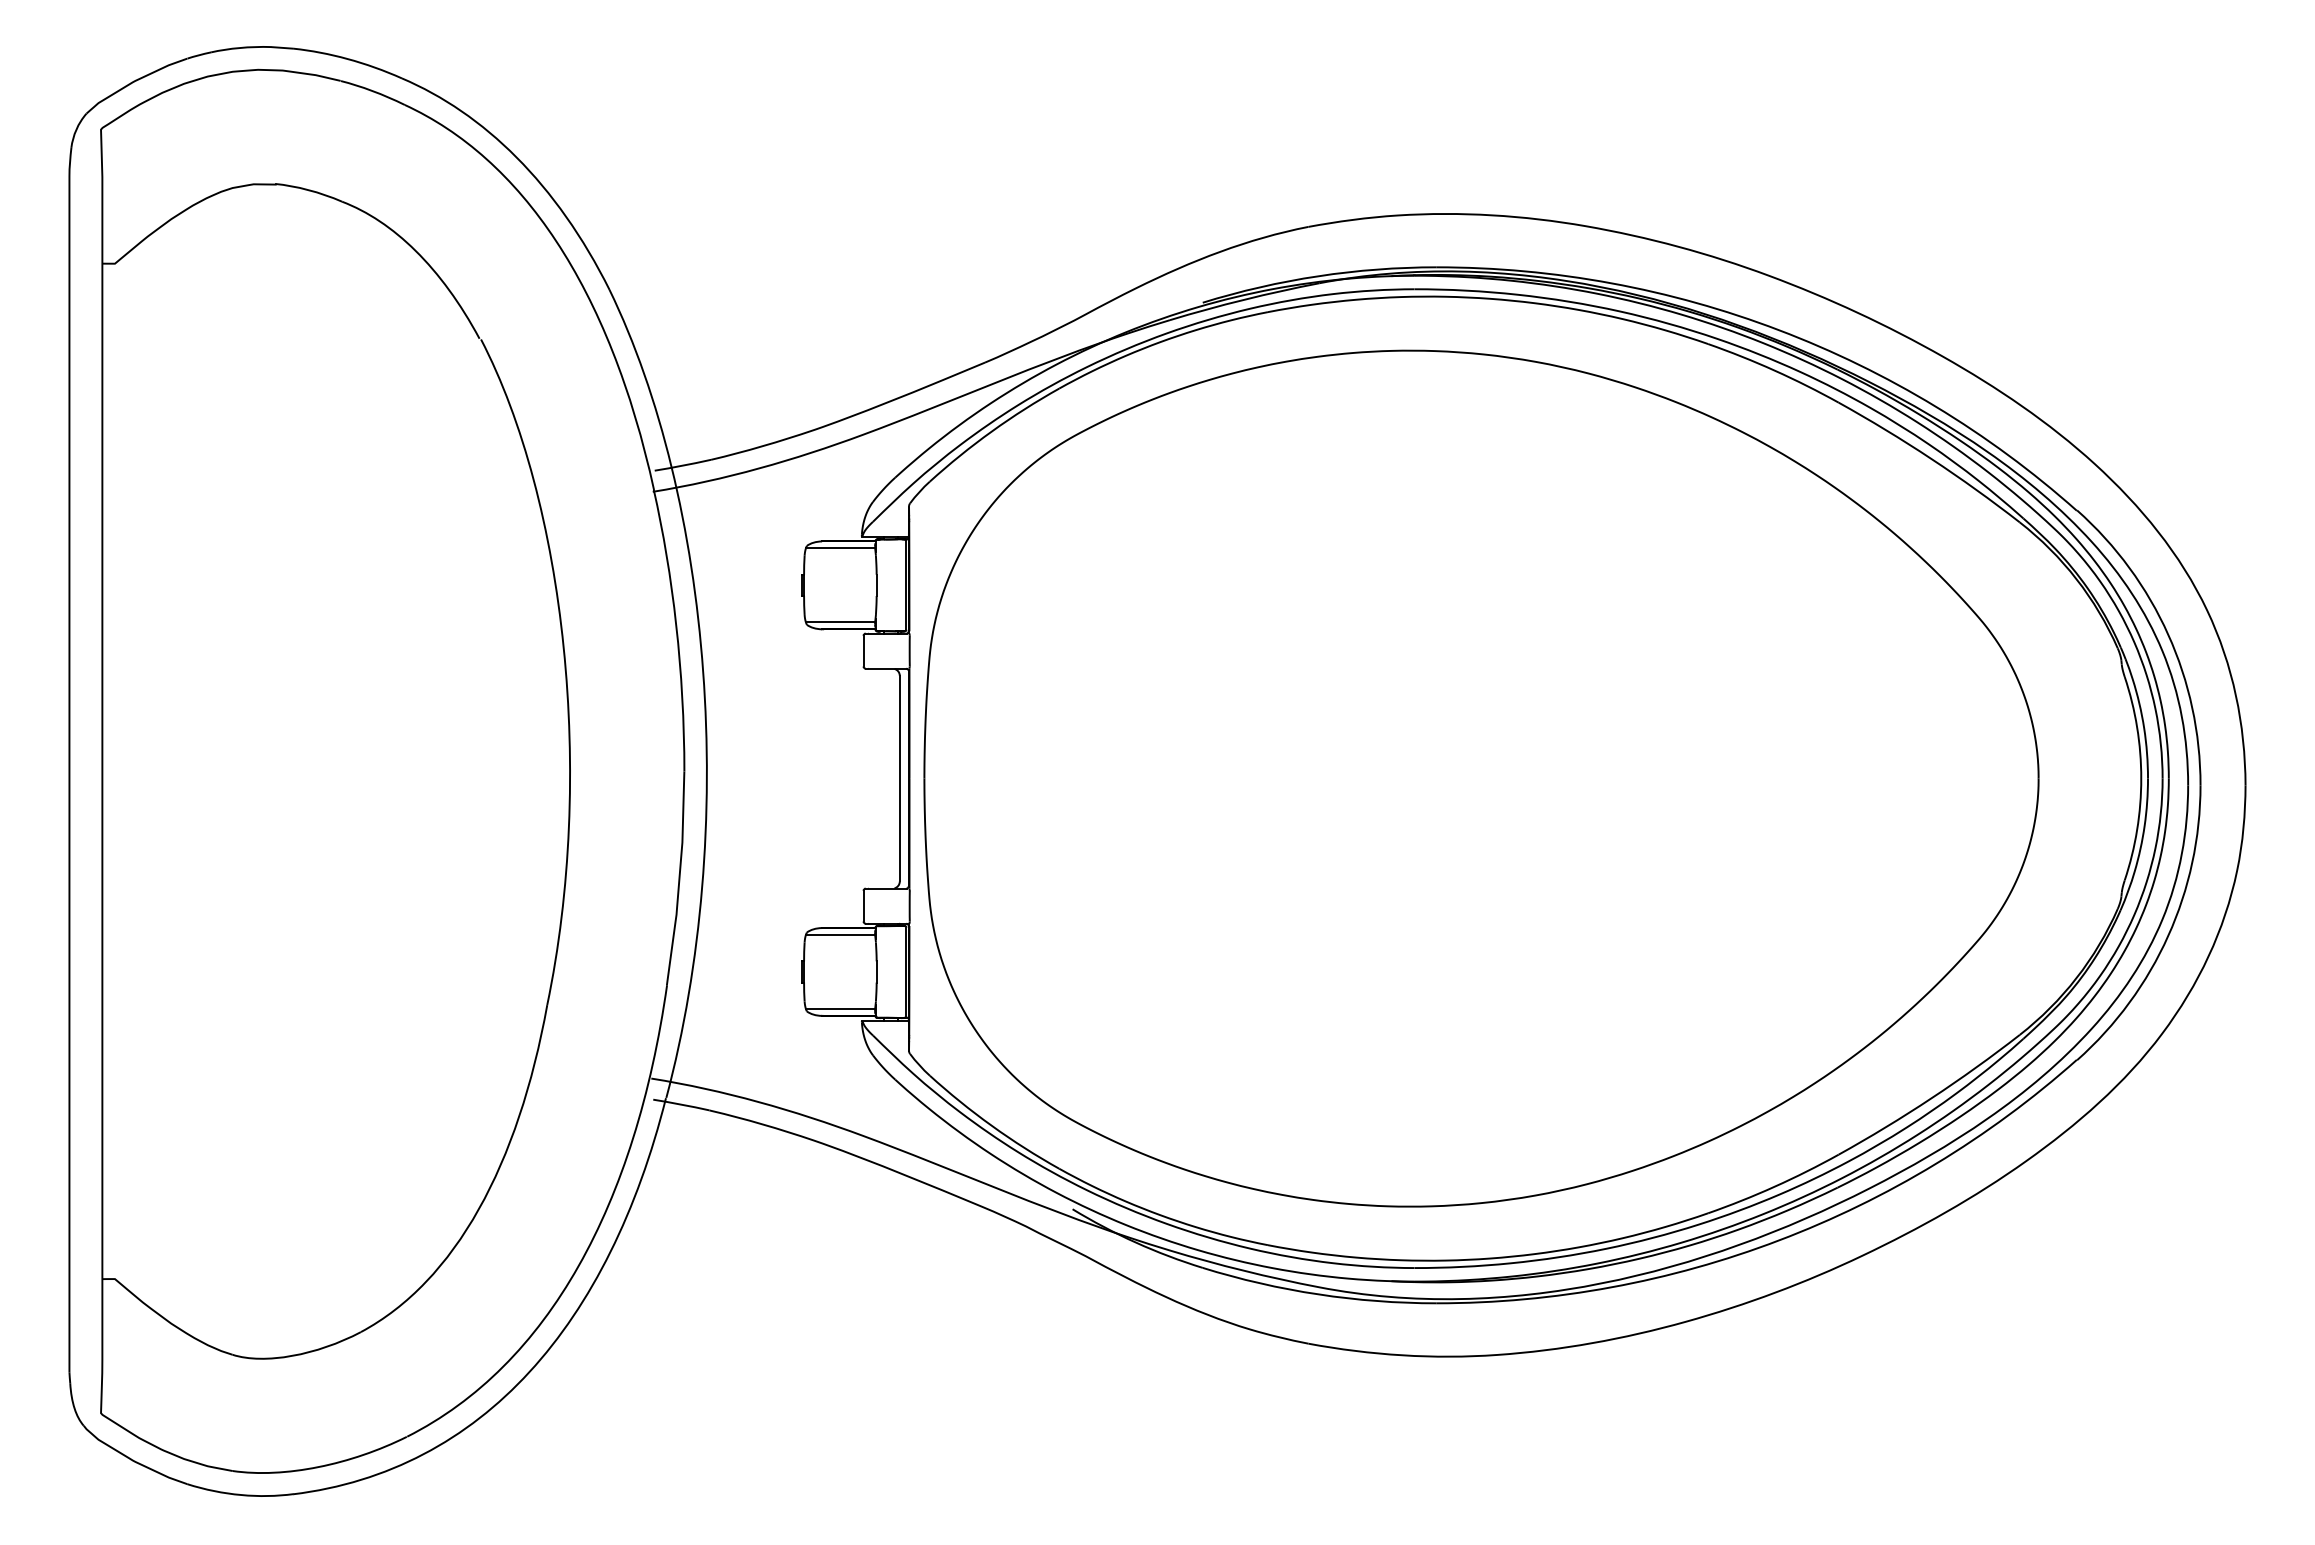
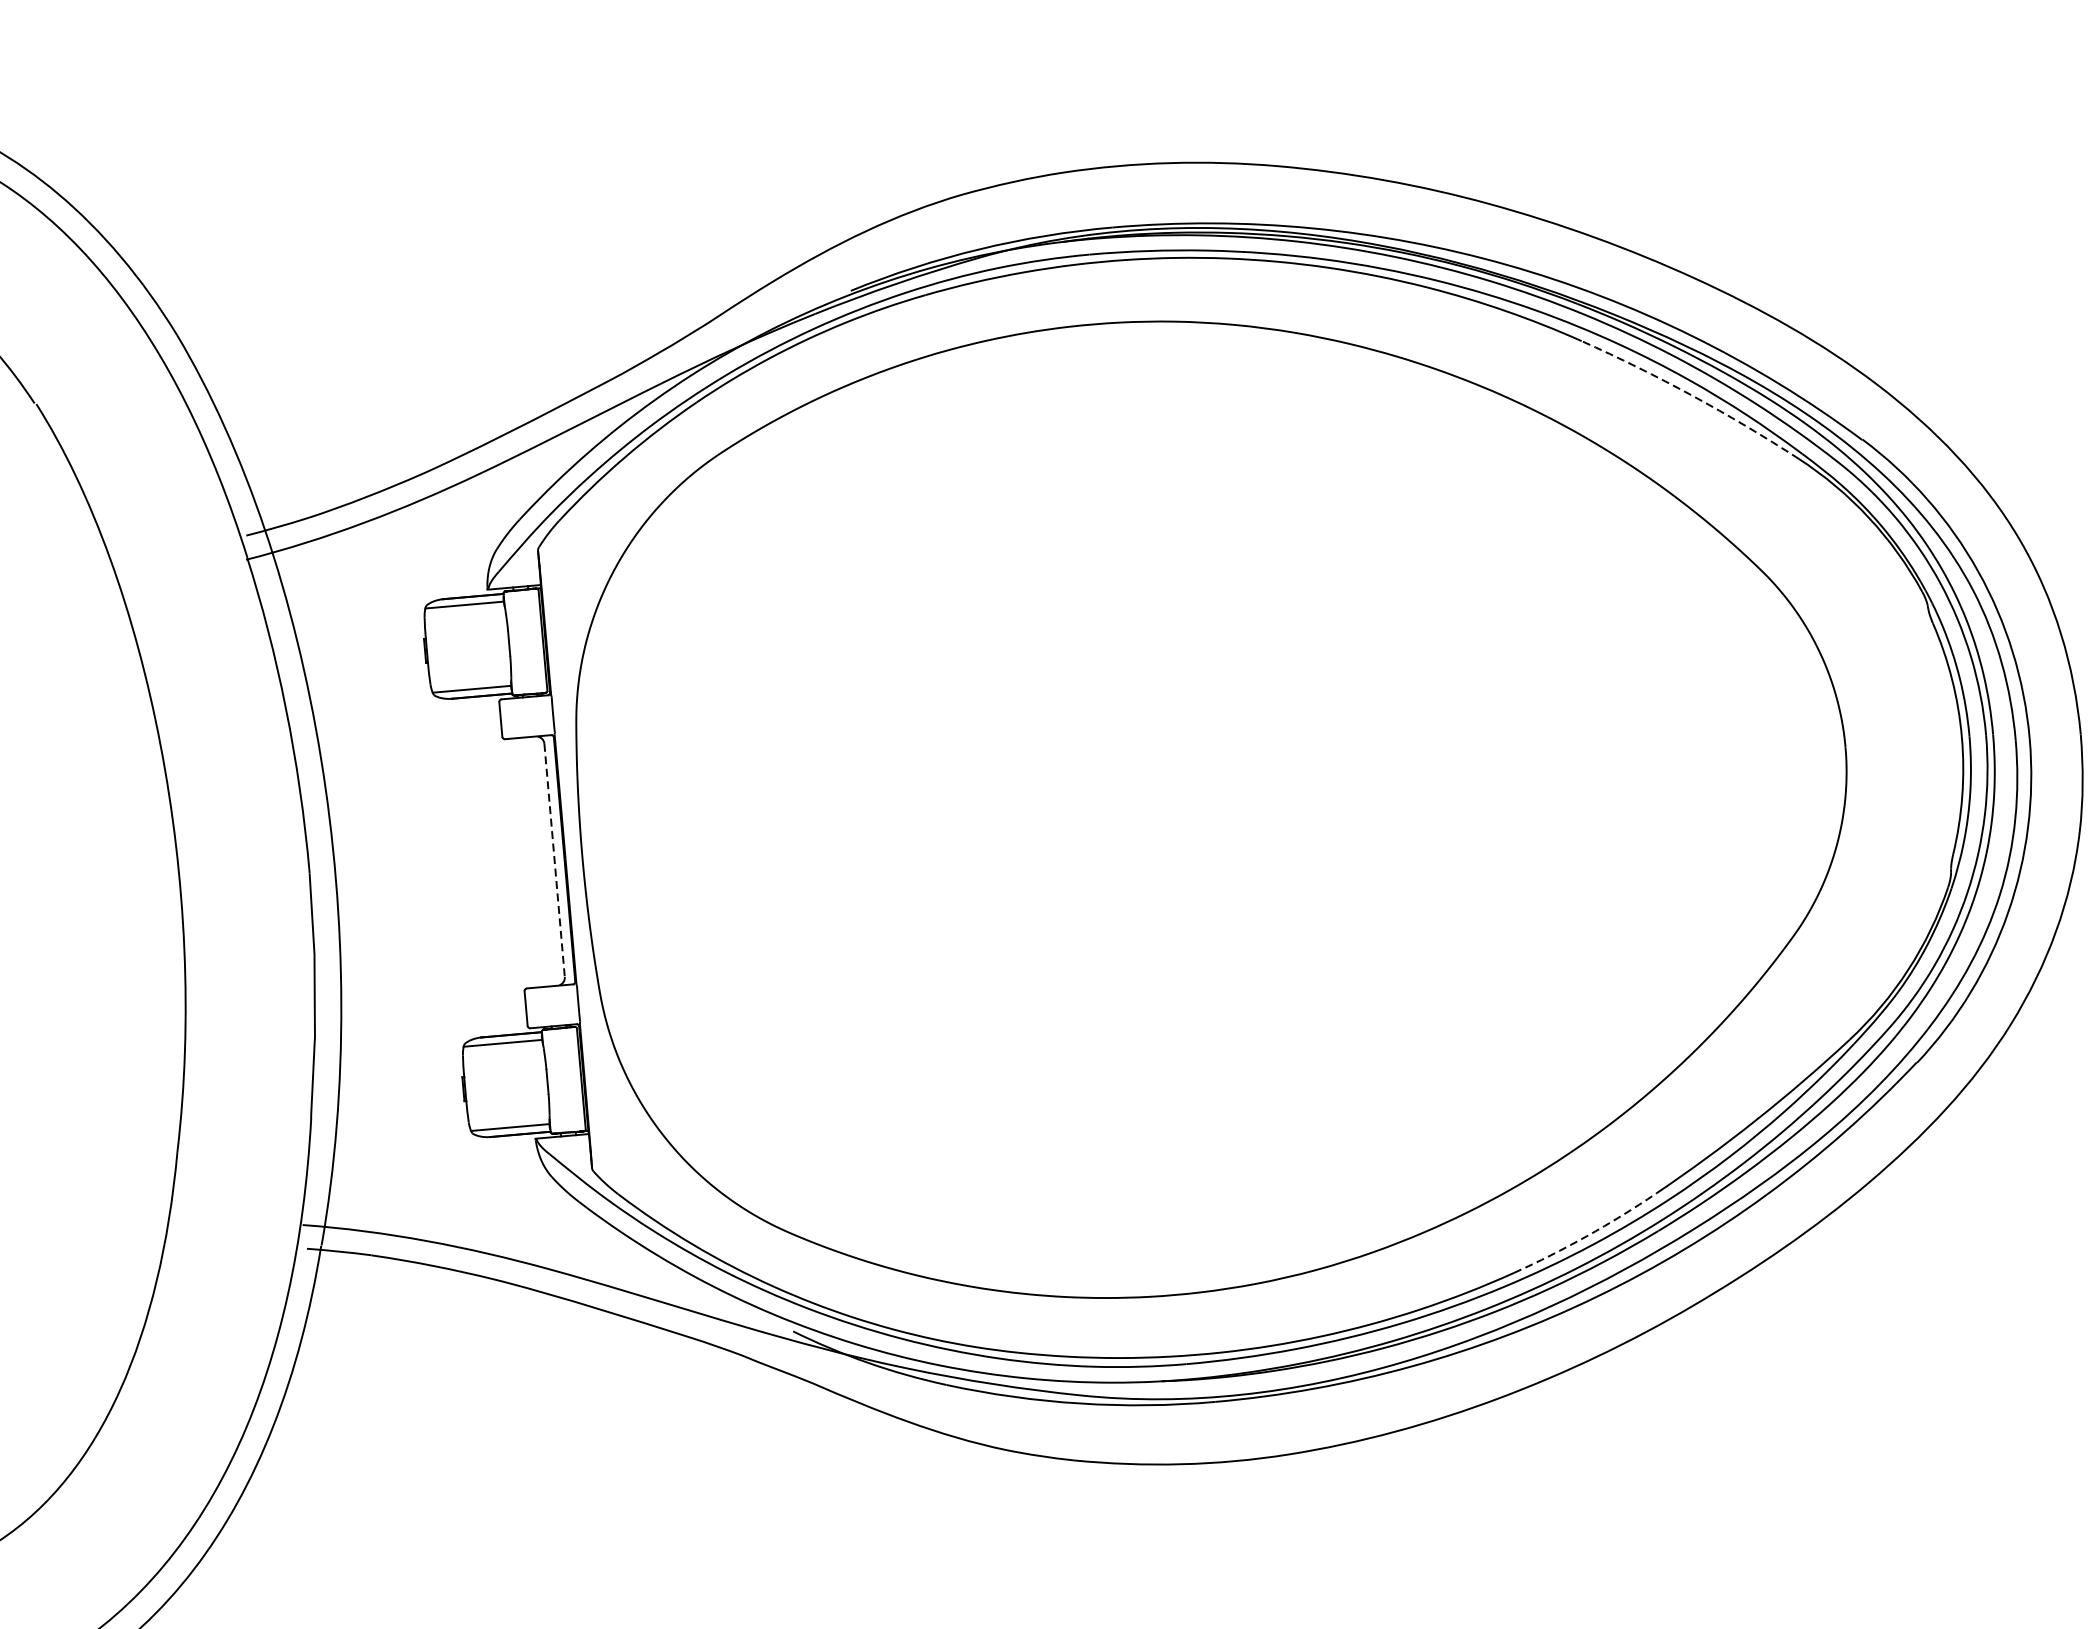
arc: (1931, 459) -> (1692, 396), solid -> dashed
line: (899, 778) -> (554, 860), solid -> dashed
arc: (1774, 1186) -> (1586, 1235), solid -> dashed

